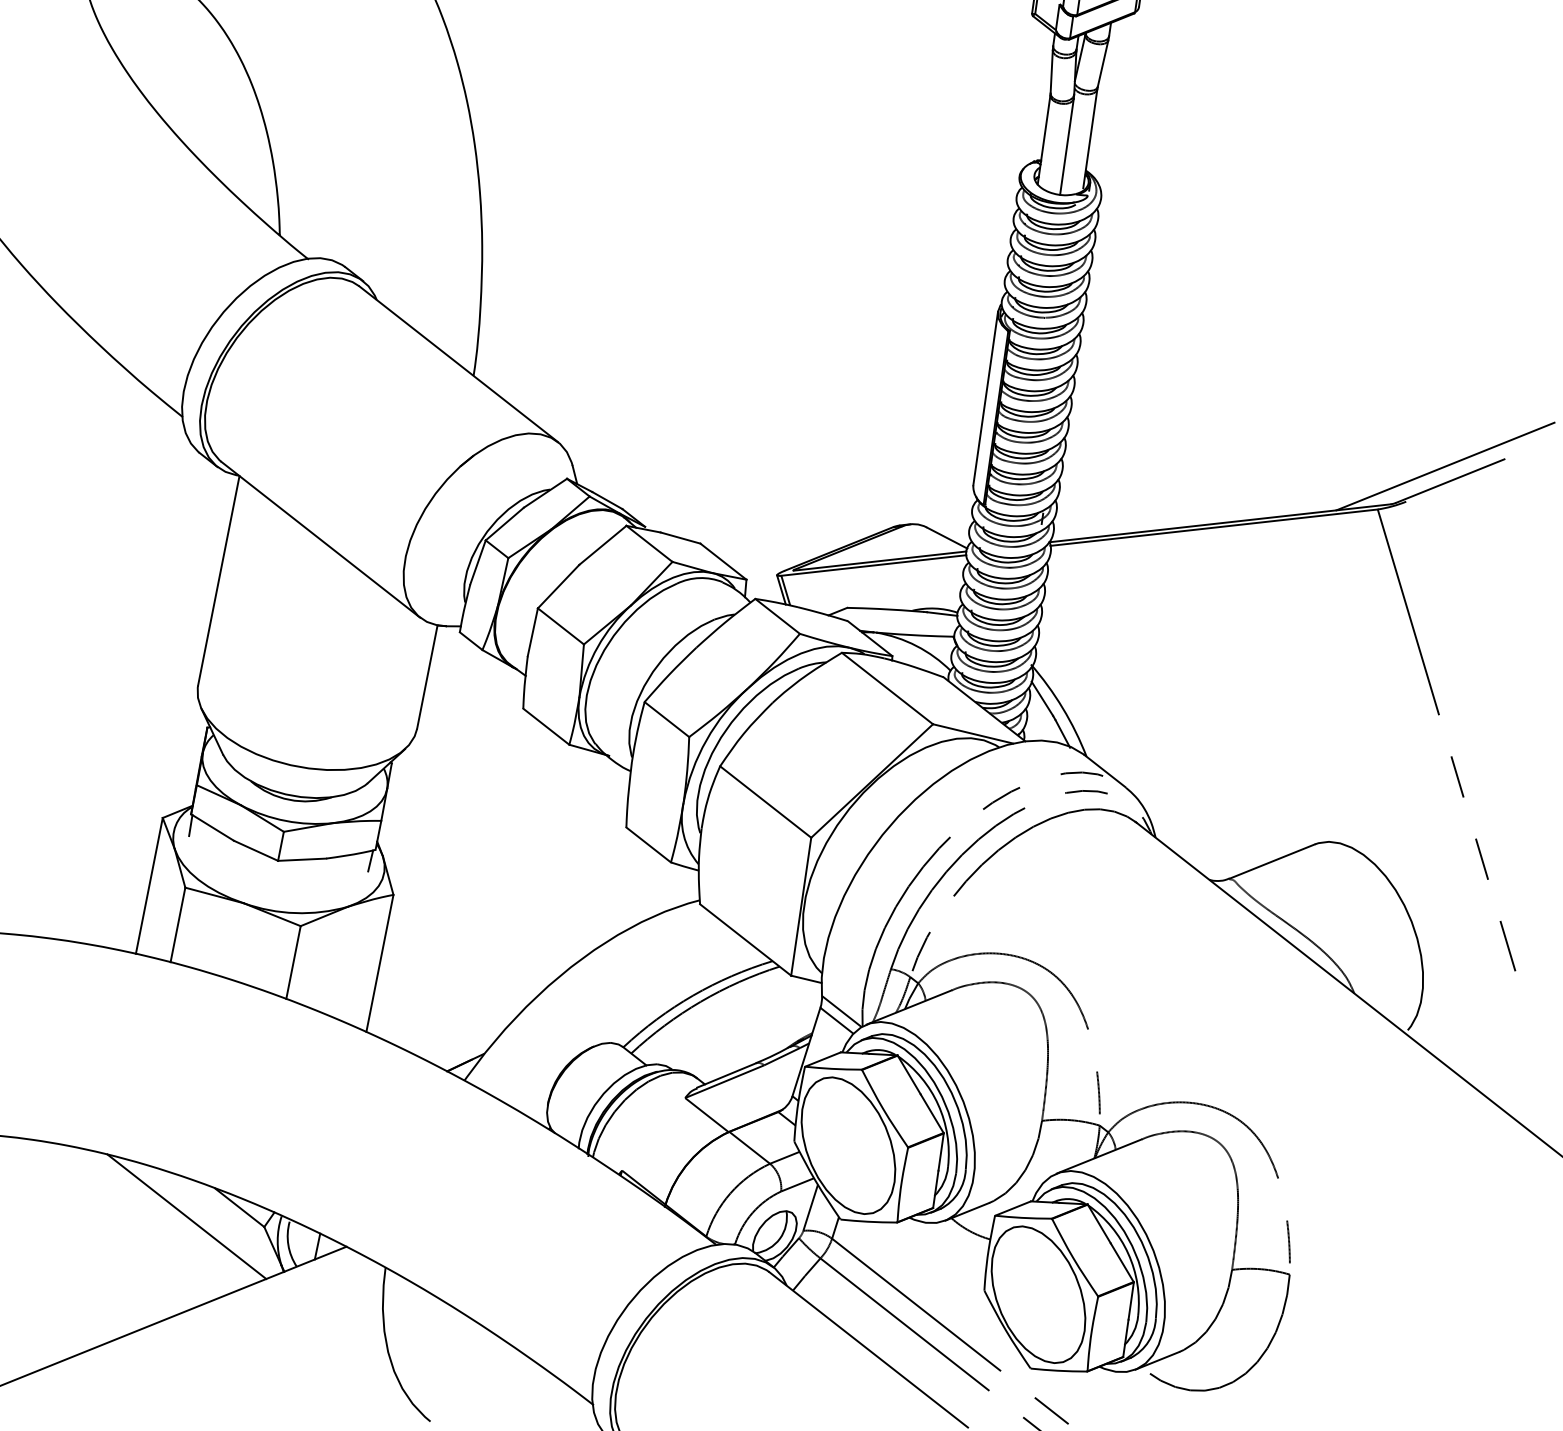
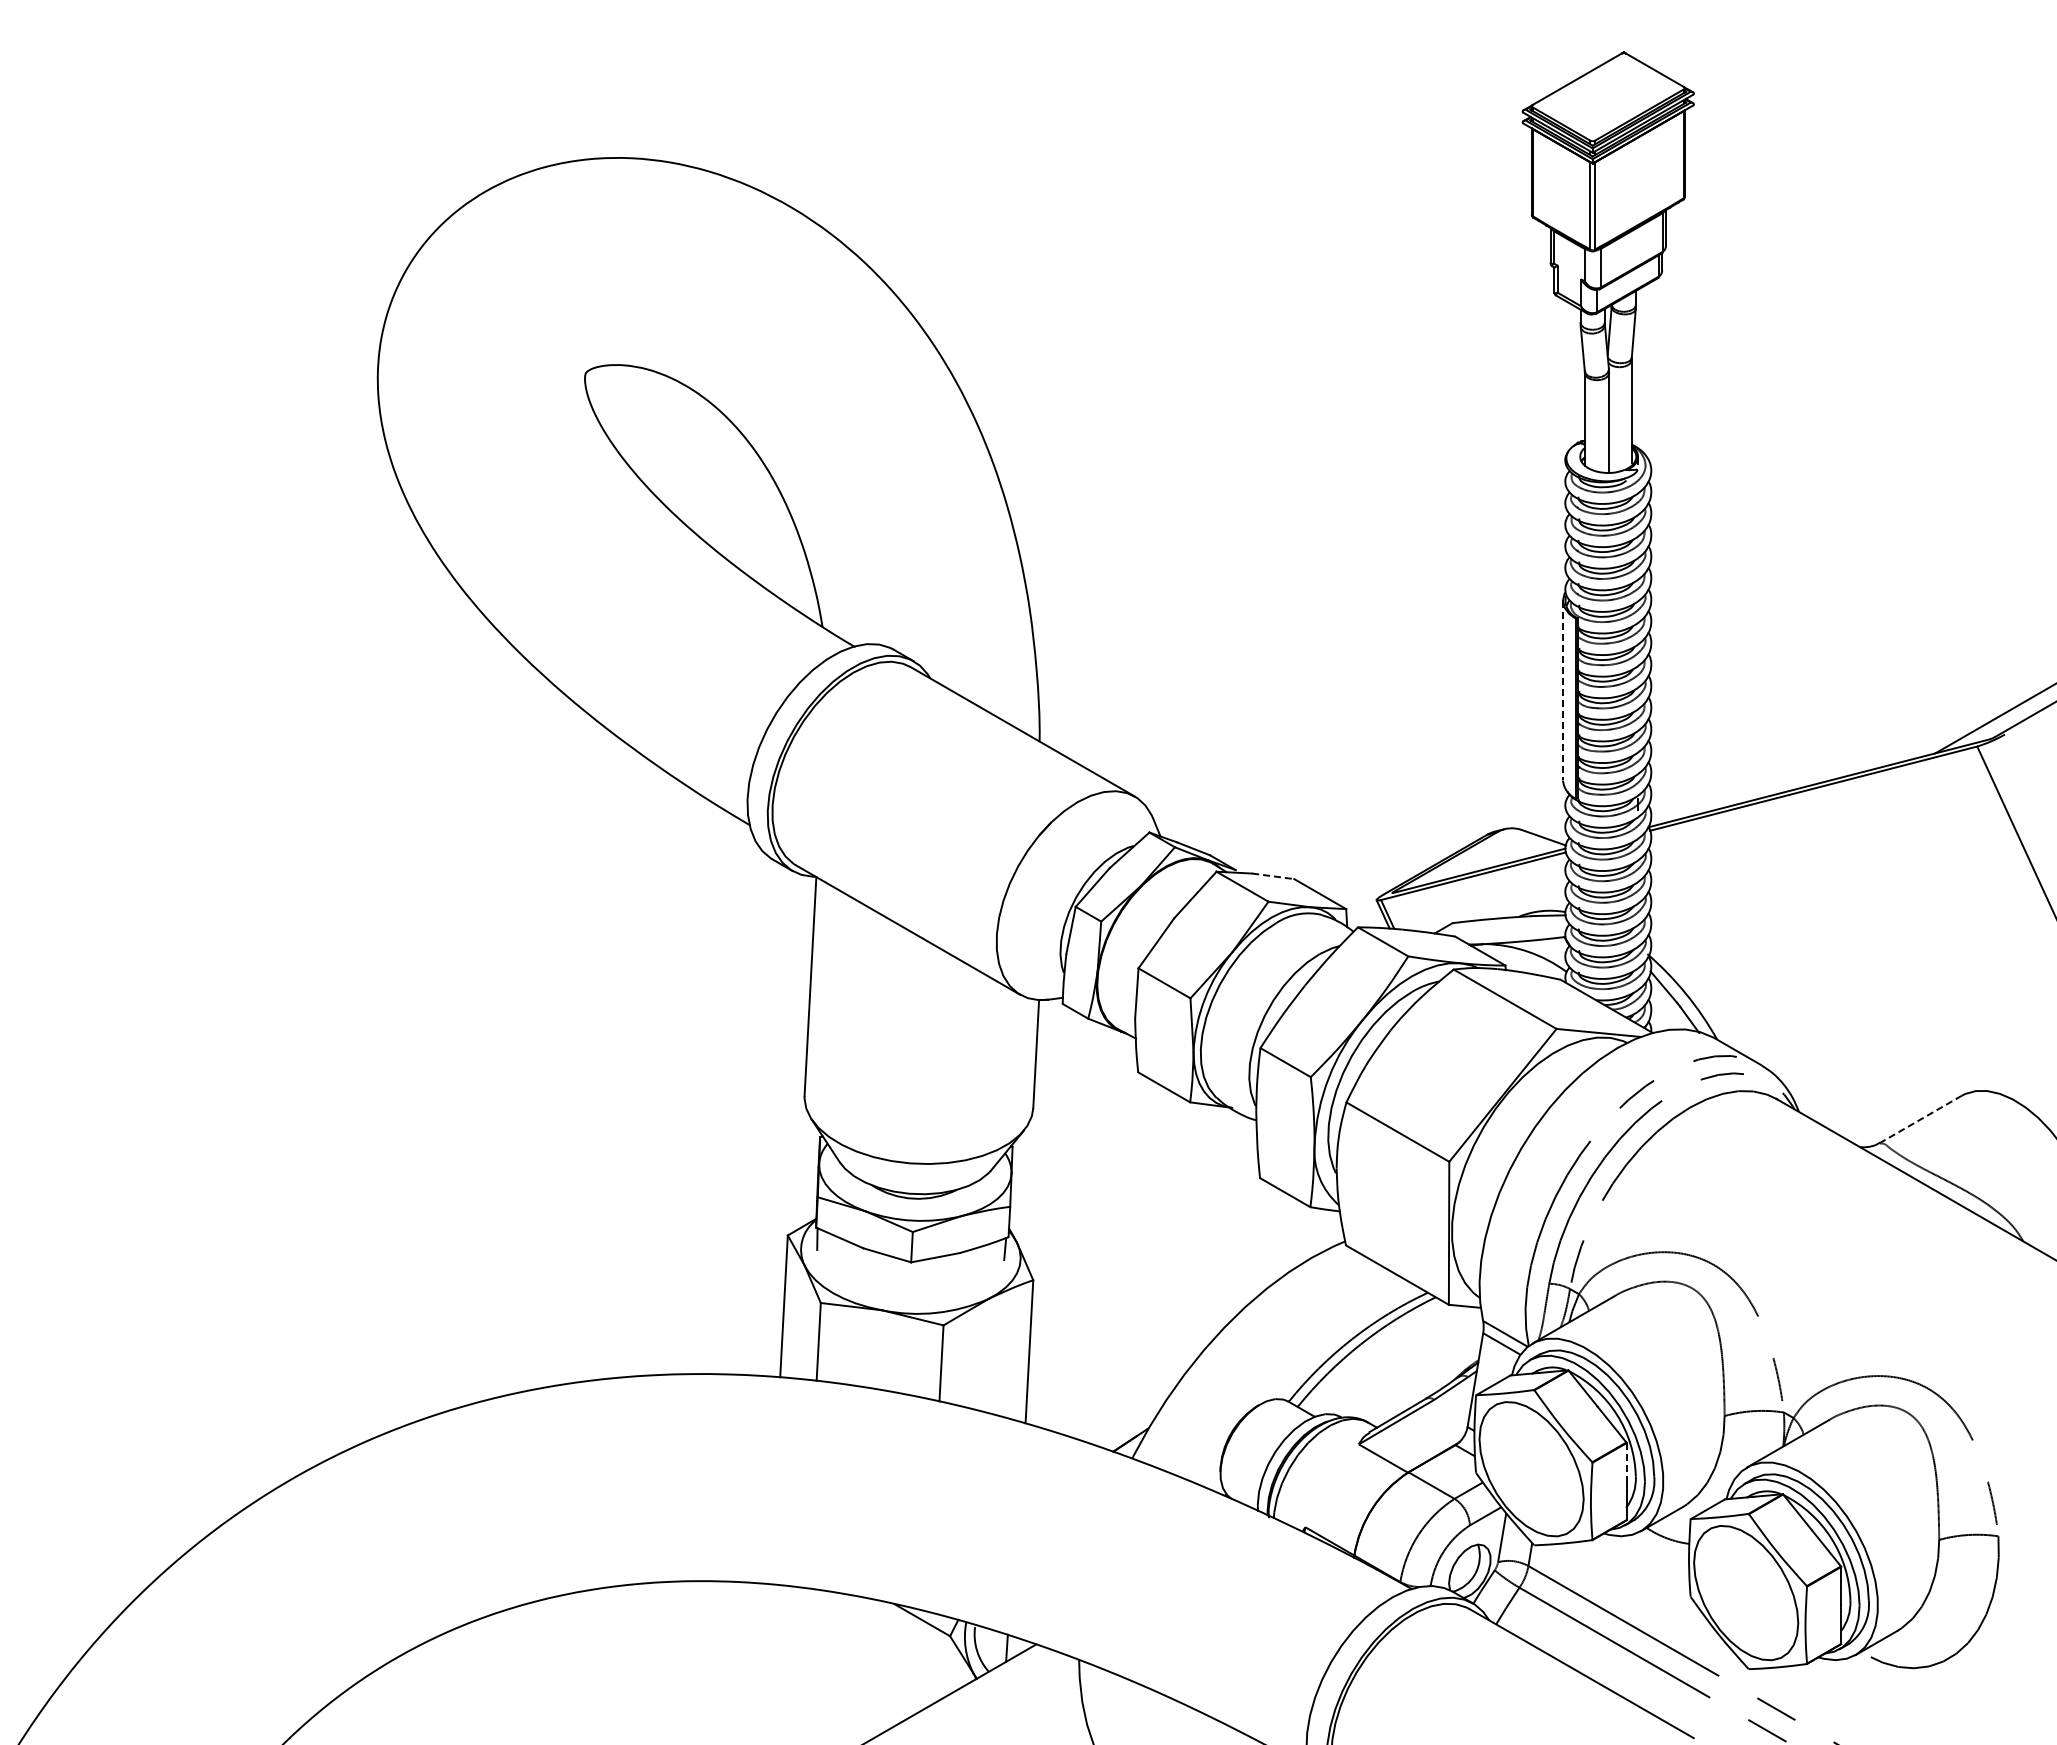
line: (985, 398) -> (1562, 690), solid -> dashed
line: (680, 538) -> (1273, 876), solid -> dashed
line: (1271, 861) -> (1920, 1119), solid -> dashed
line: (940, 1152) -> (1626, 1462), solid -> dashed
line: (186, 1216) -> (869, 1636), removed

